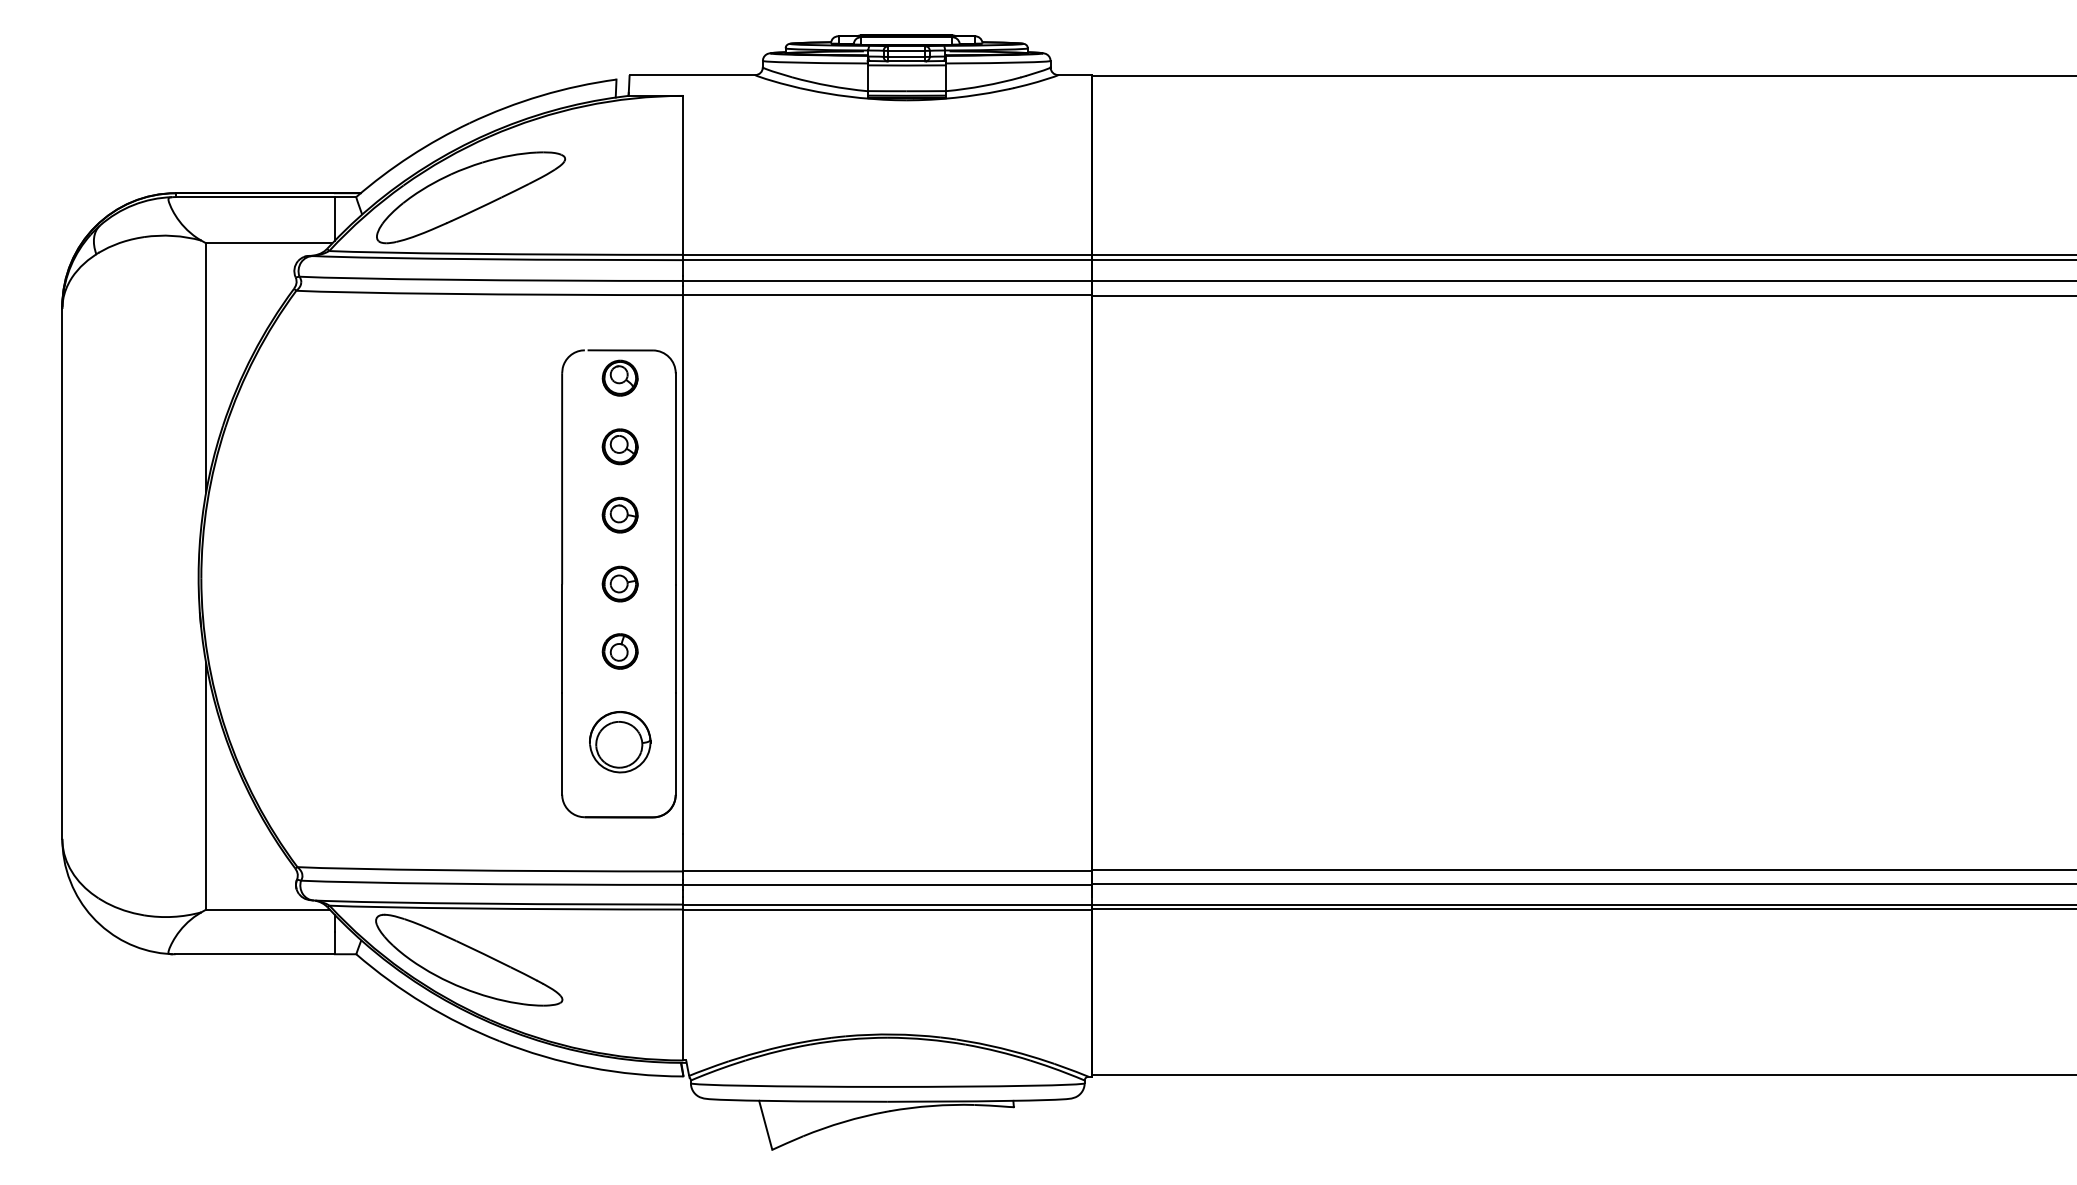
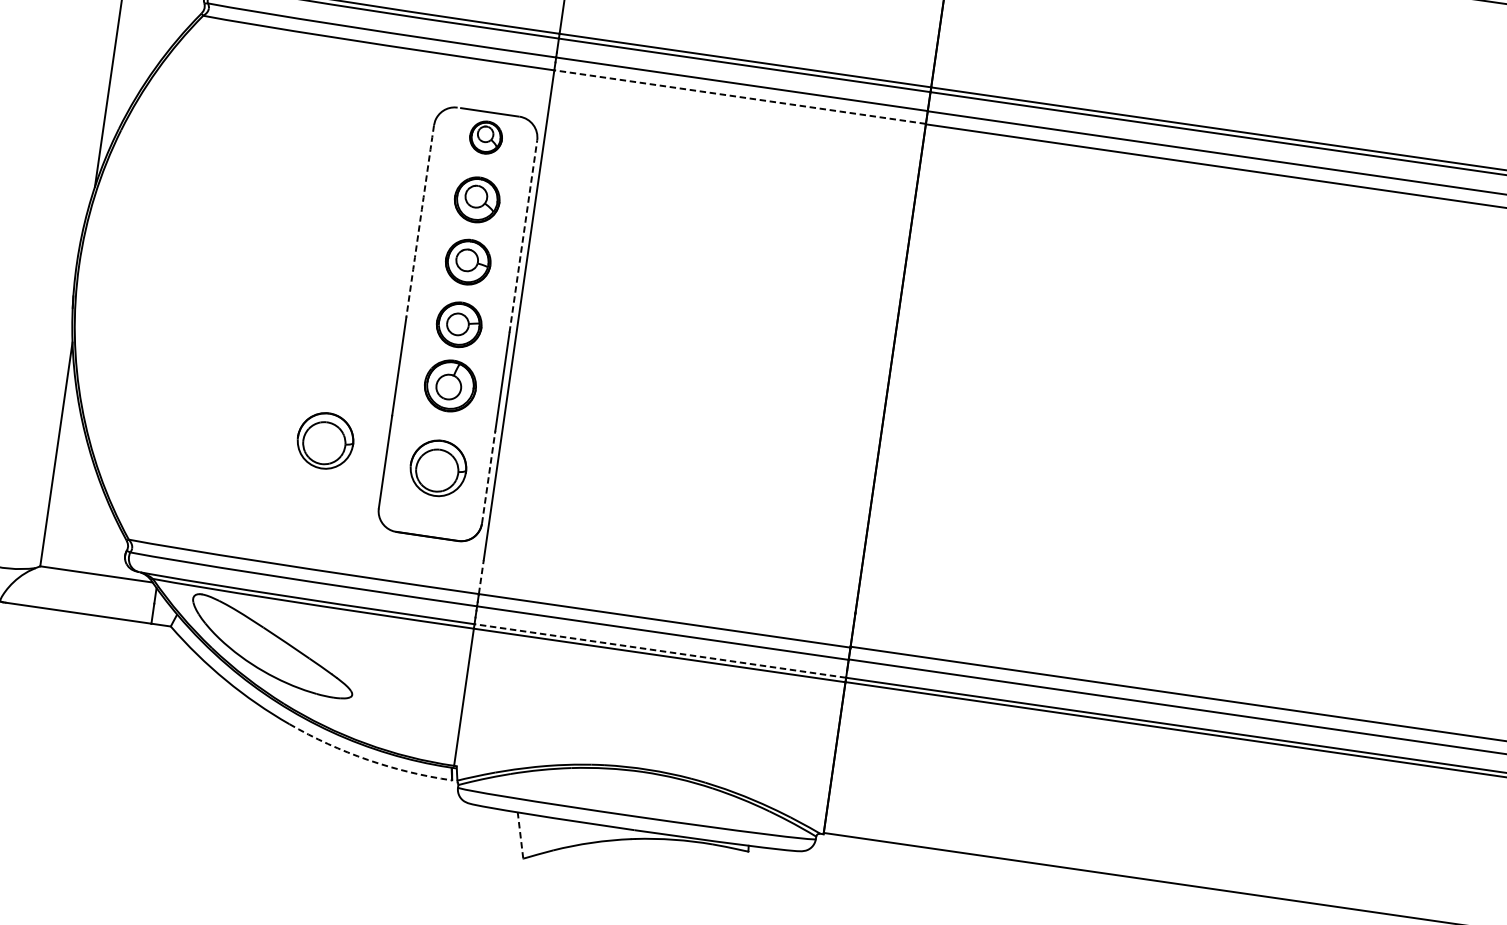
line: (887, 295) -> (739, 97), solid -> dashed
part: (619, 446) -> (476, 199), size x1.4
arc: (562, 478) -> (420, 221), solid -> dashed
line: (675, 479) -> (523, 236), solid -> dashed
part: (619, 514) -> (467, 261), size x1.4
part: (619, 583) -> (458, 324), size x1.4
part: (619, 651) -> (449, 385), size x1.6
part: (494, 730) -> (325, 441), added
line: (675, 743) -> (488, 476), solid -> dashed
line: (683, 852) -> (481, 576), solid -> dashed
line: (887, 904) -> (660, 650), solid -> dashed
arc: (589, 1067) -> (367, 759), solid -> dashed
line: (765, 1124) -> (520, 834), solid -> dashed

